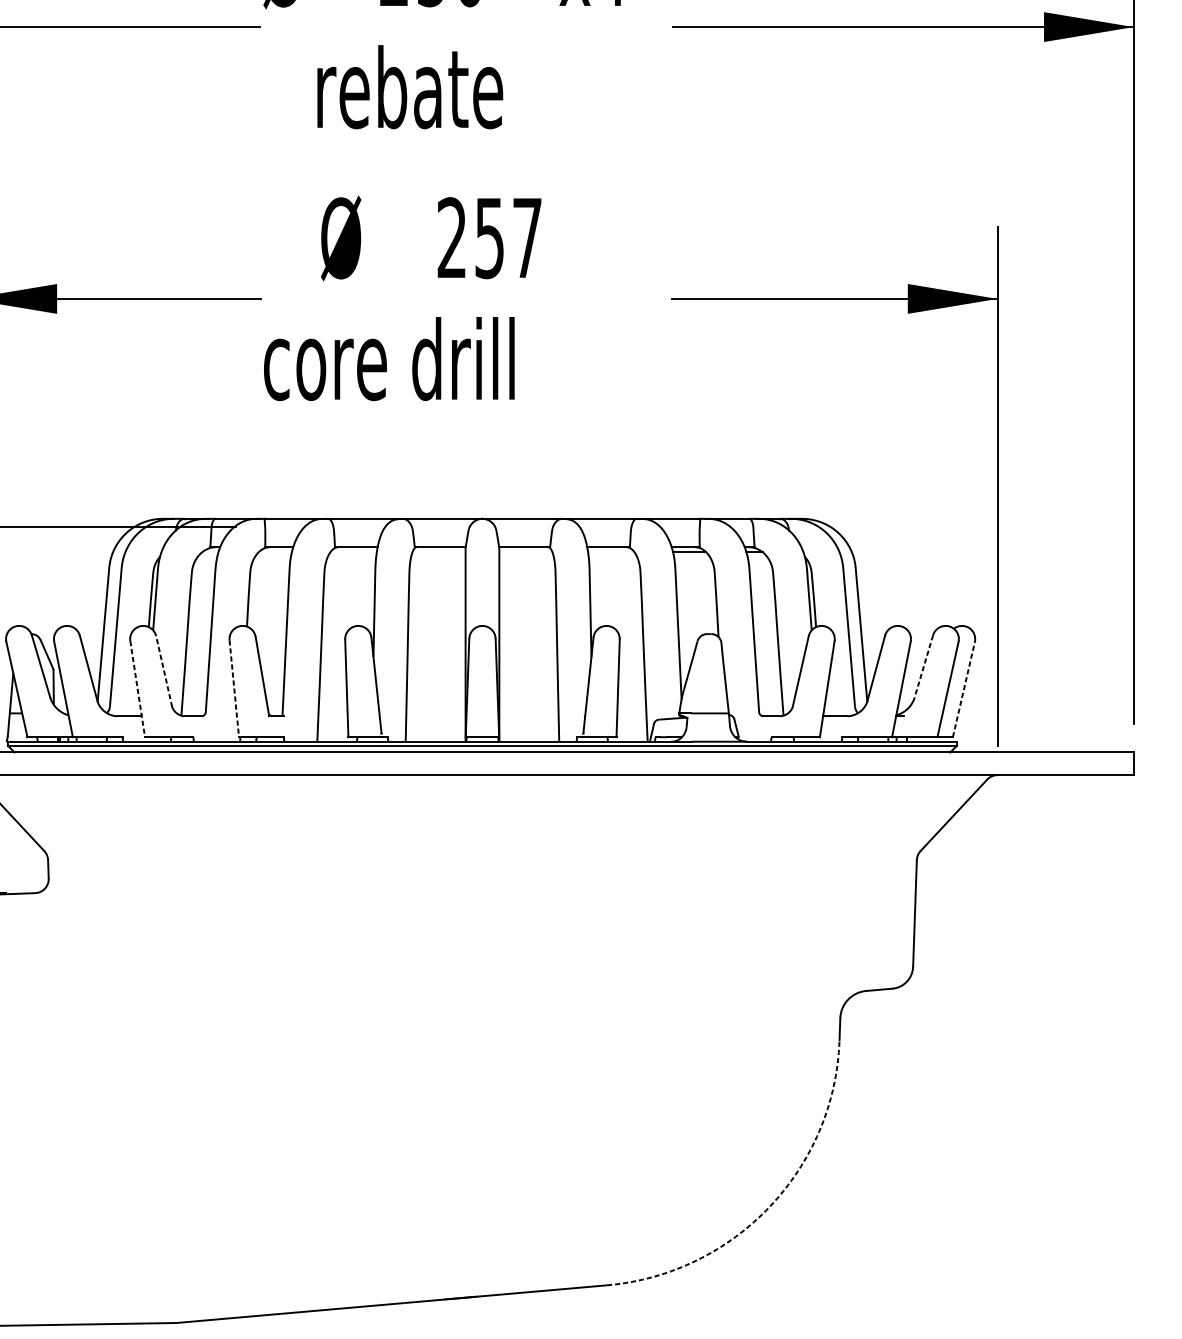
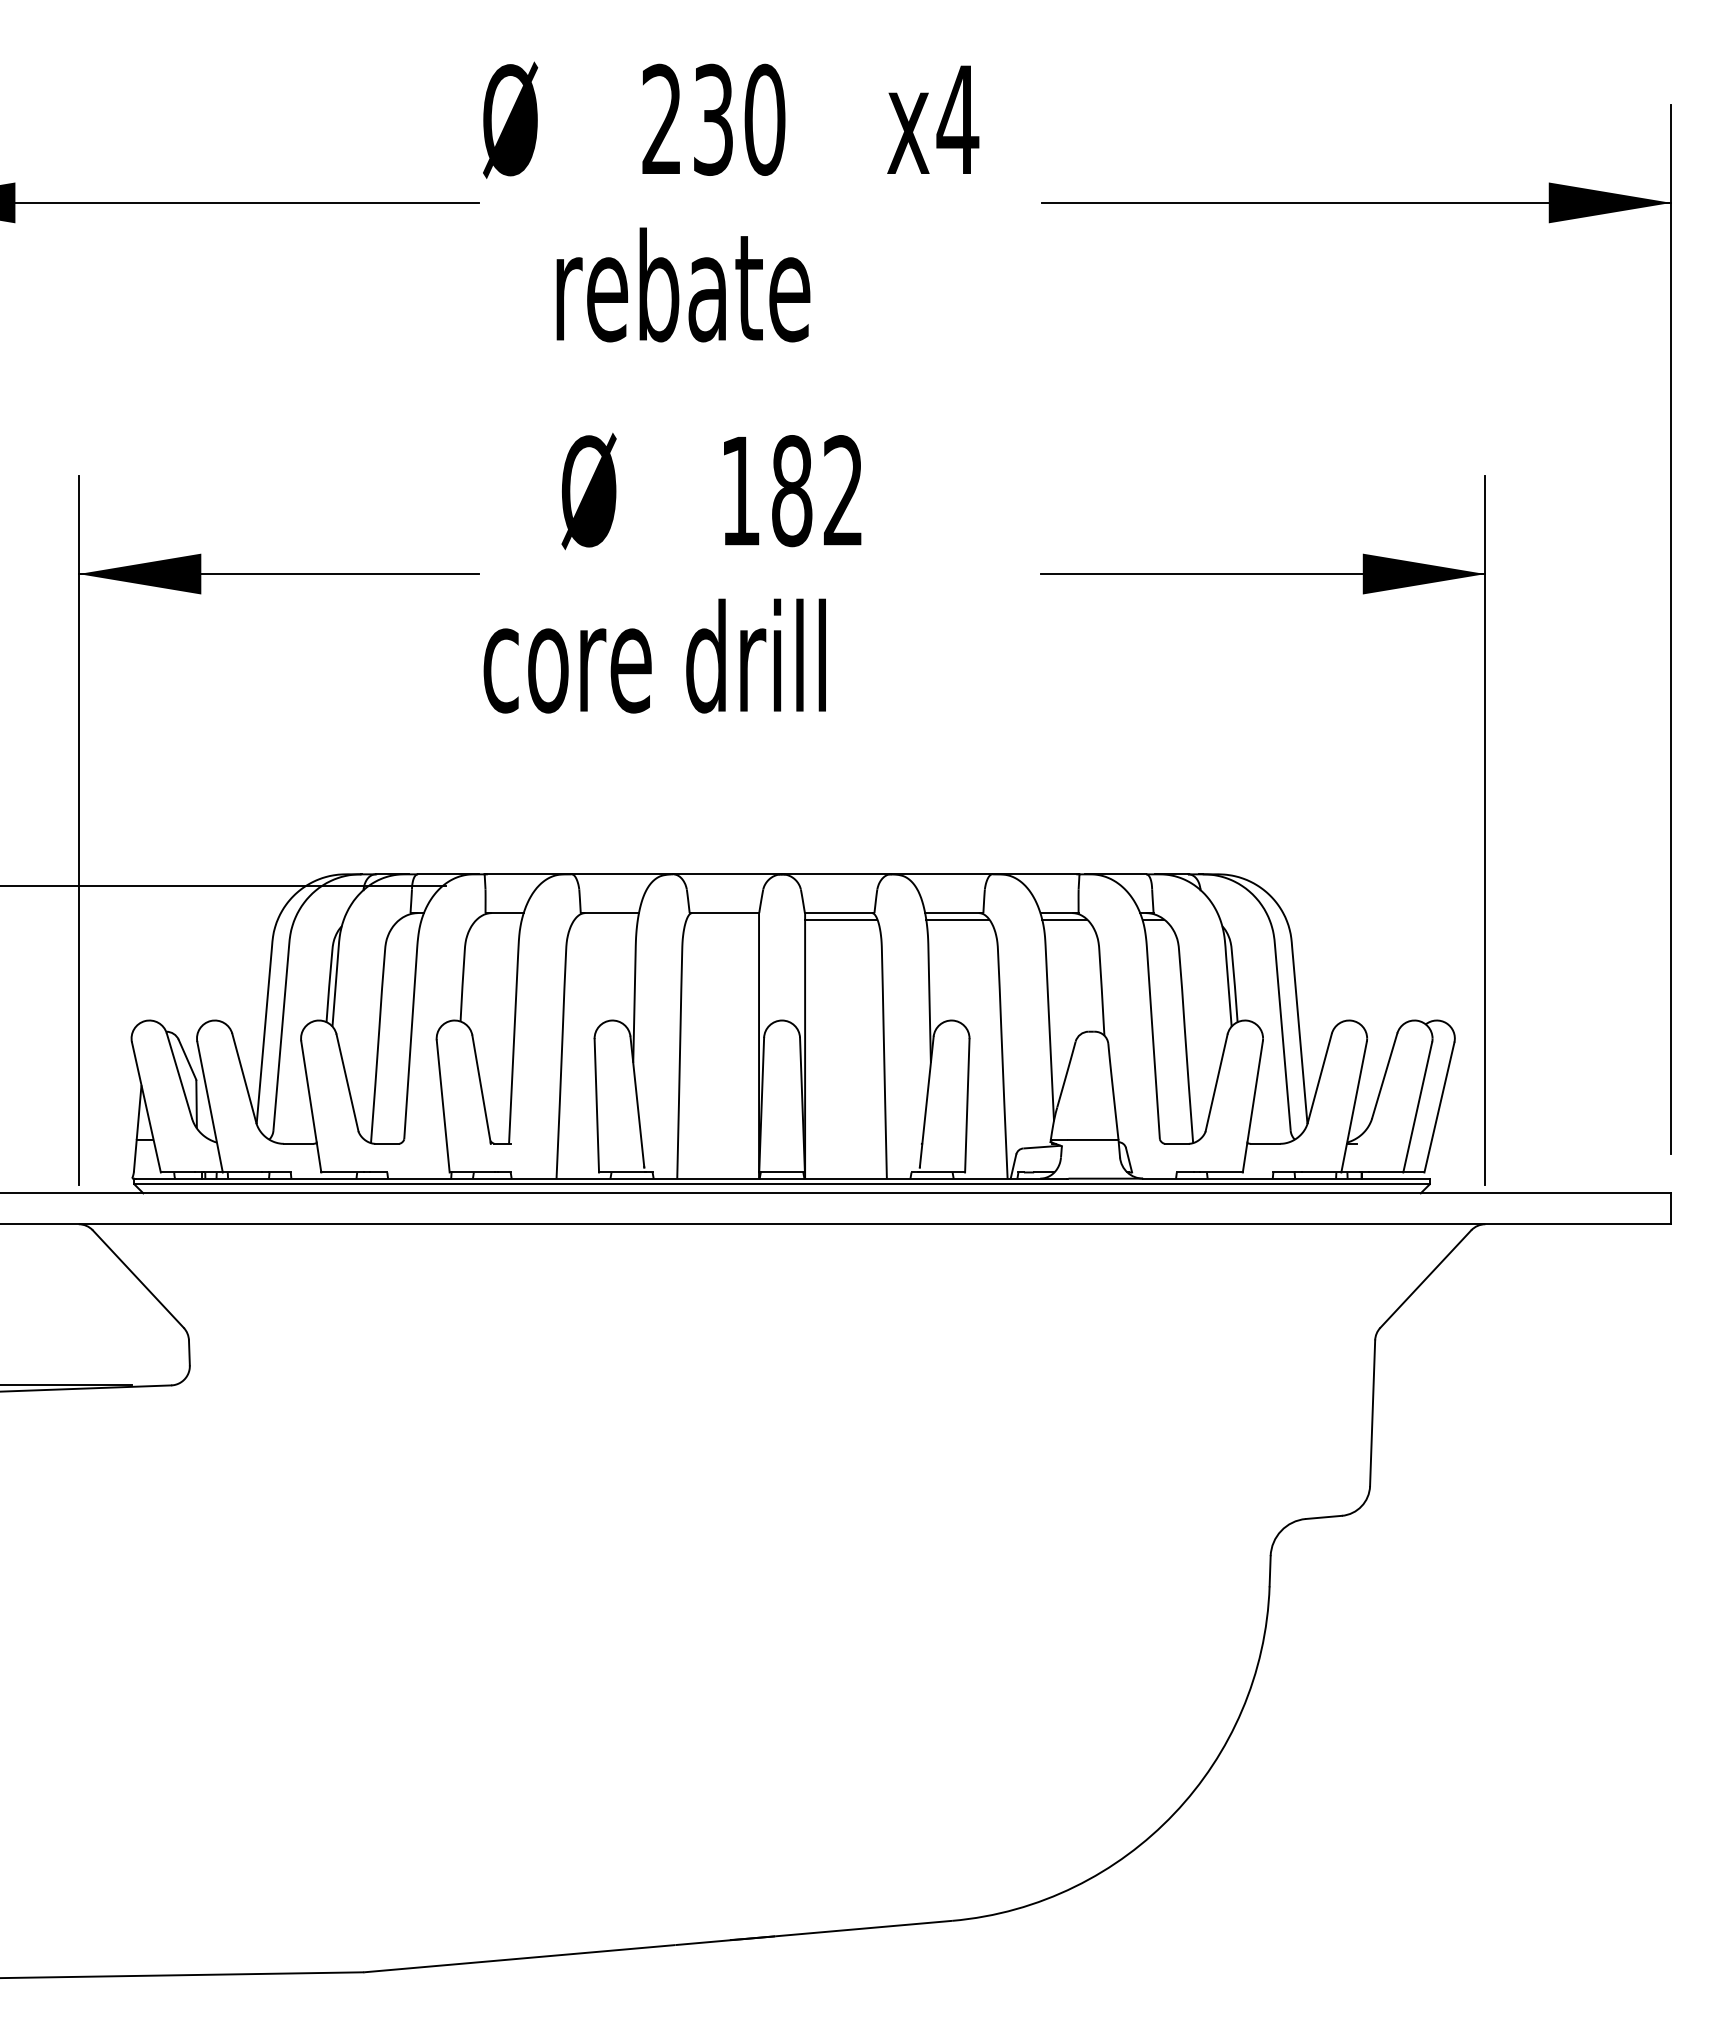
text: (489, 238) -> (791, 491), 257 -> 182
line: (525, 551) -> (841, 919), added
line: (610, 551) -> (957, 919), added
line: (923, 666) -> (1384, 1076), dashed -> solid
line: (164, 671) -> (347, 1082), dashed -> solid
line: (234, 688) -> (443, 1106), dashed -> solid
line: (137, 689) -> (311, 1107), dashed -> solid
line: (963, 689) -> (1439, 1107), dashed -> solid
arc: (769, 1206) -> (1174, 1813), dashed -> solid

